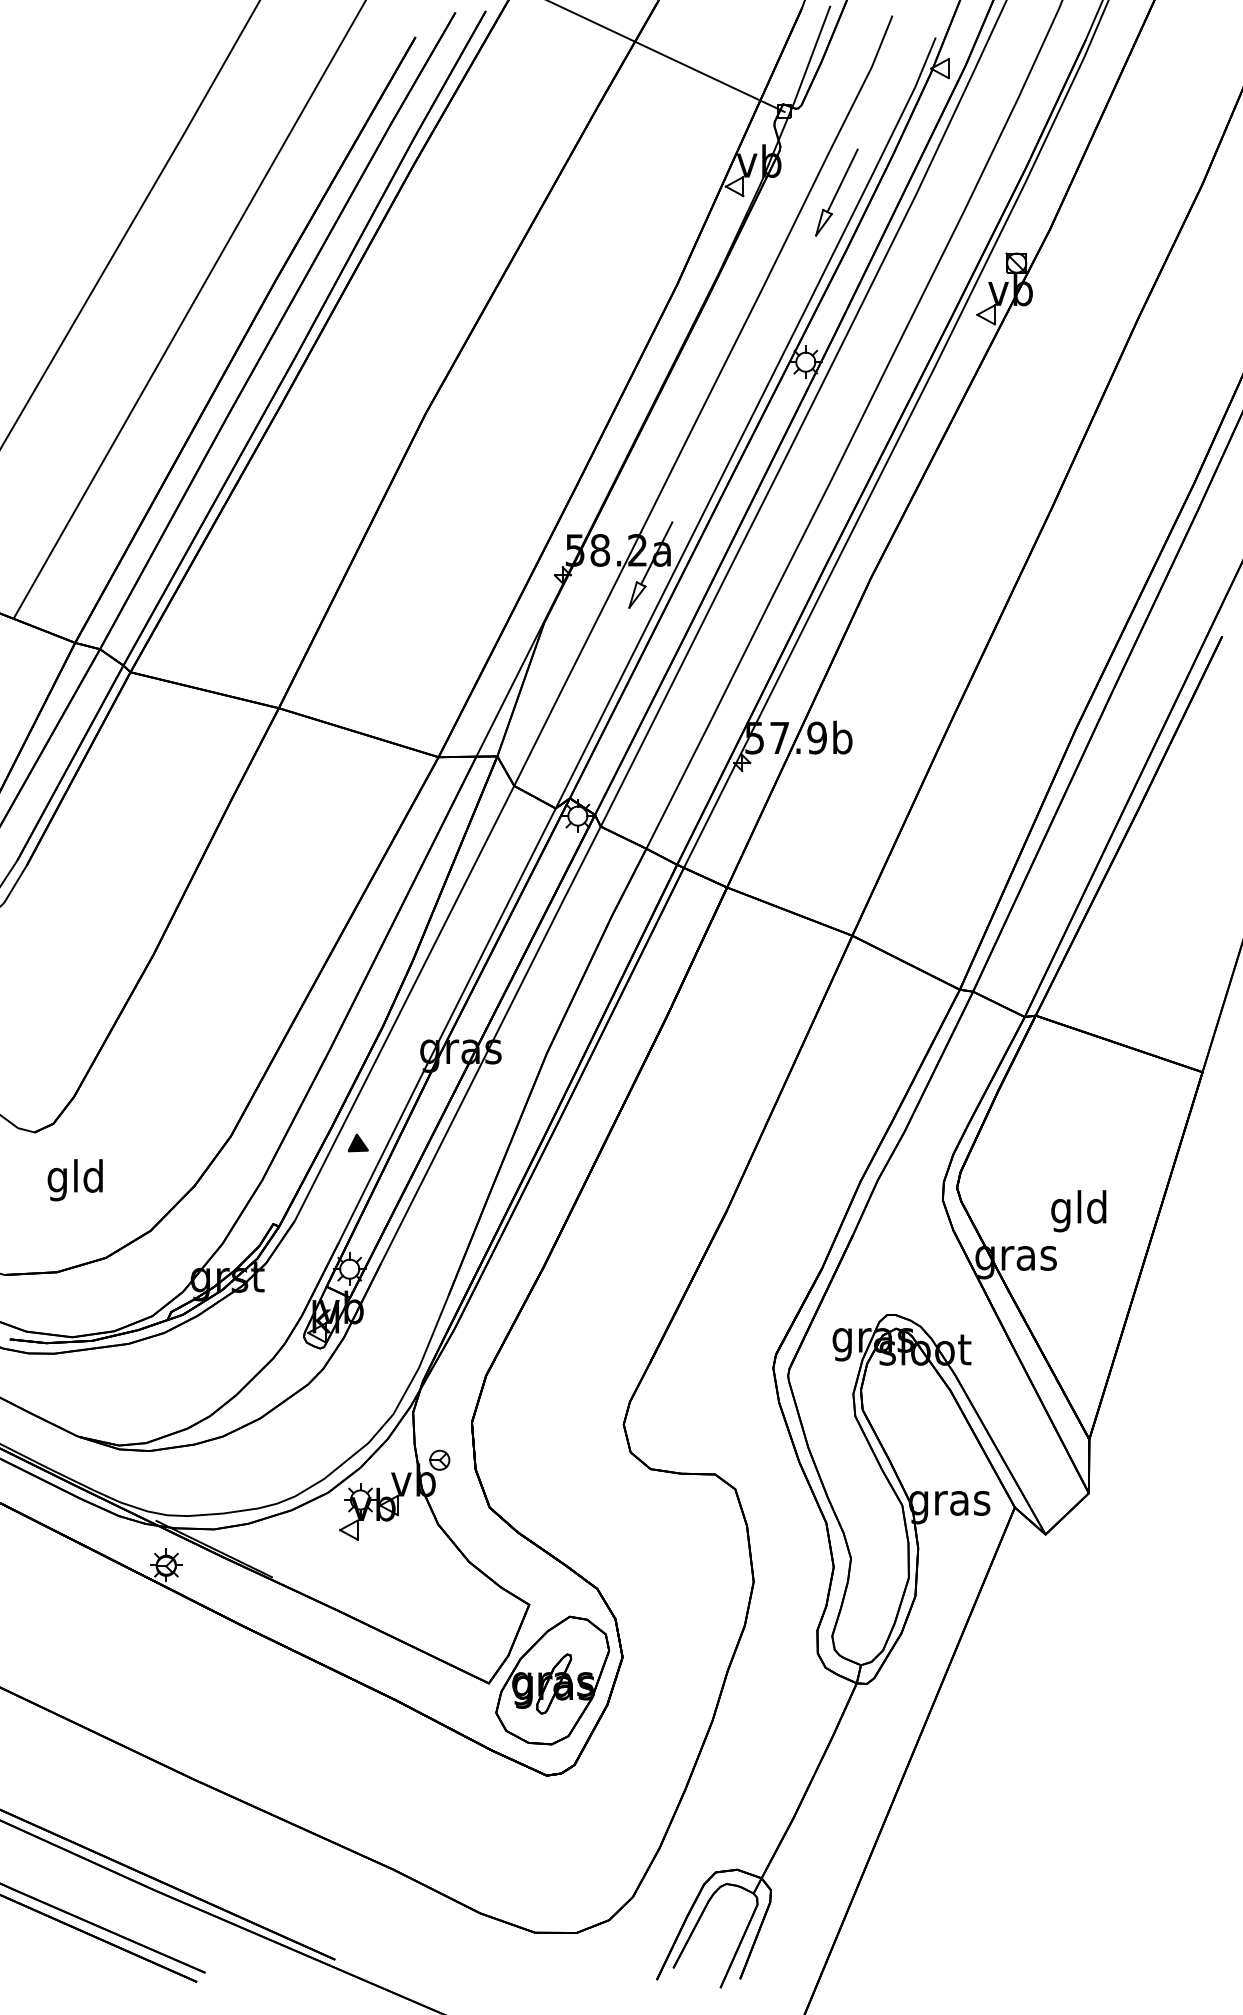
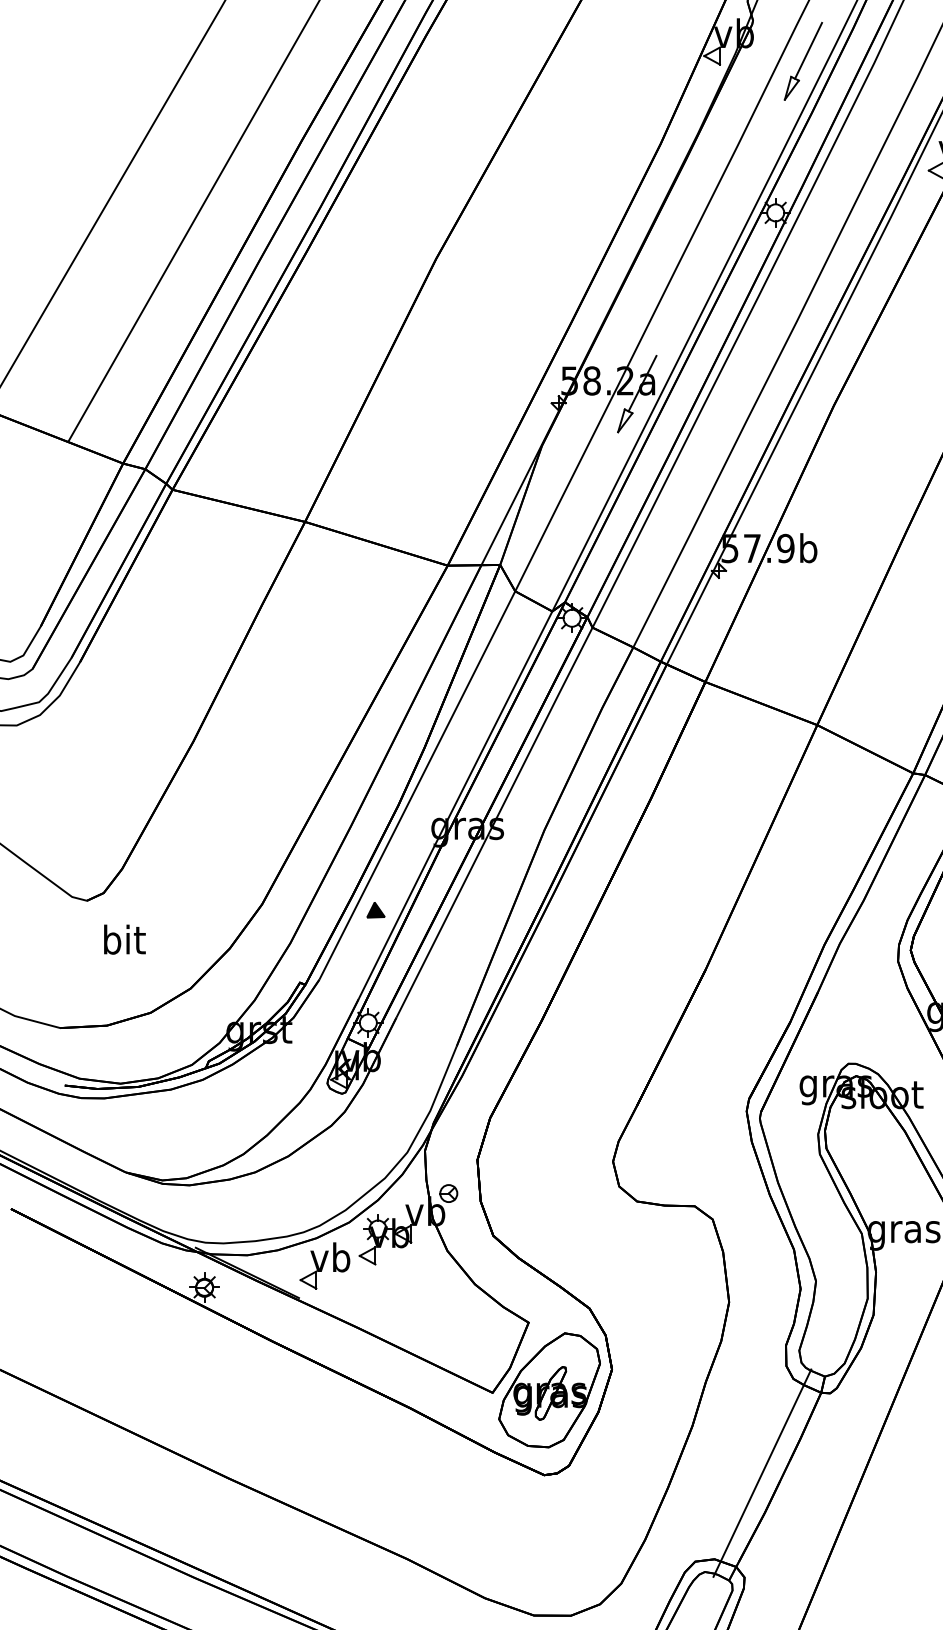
text: (74, 1180) -> (122, 943), gld -> bit
part: (300, 1541) -> (324, 1266), added
line: (790, 1773) -> (762, 1473), added

